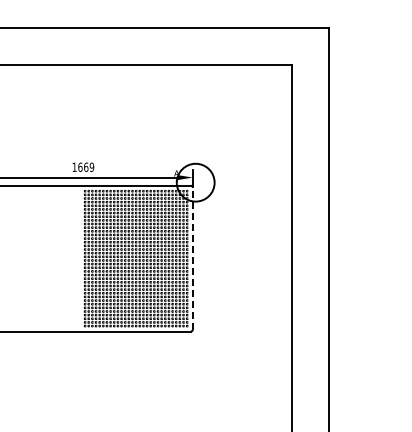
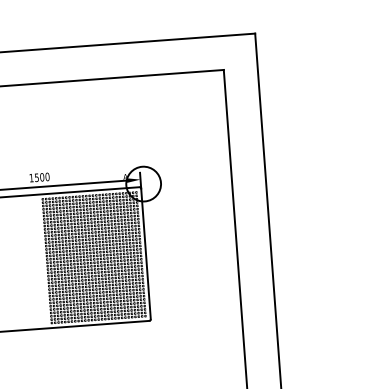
text: (85, 166) -> (41, 176), 1669 -> 1500
line: (192, 258) -> (145, 253), dashed -> solid

